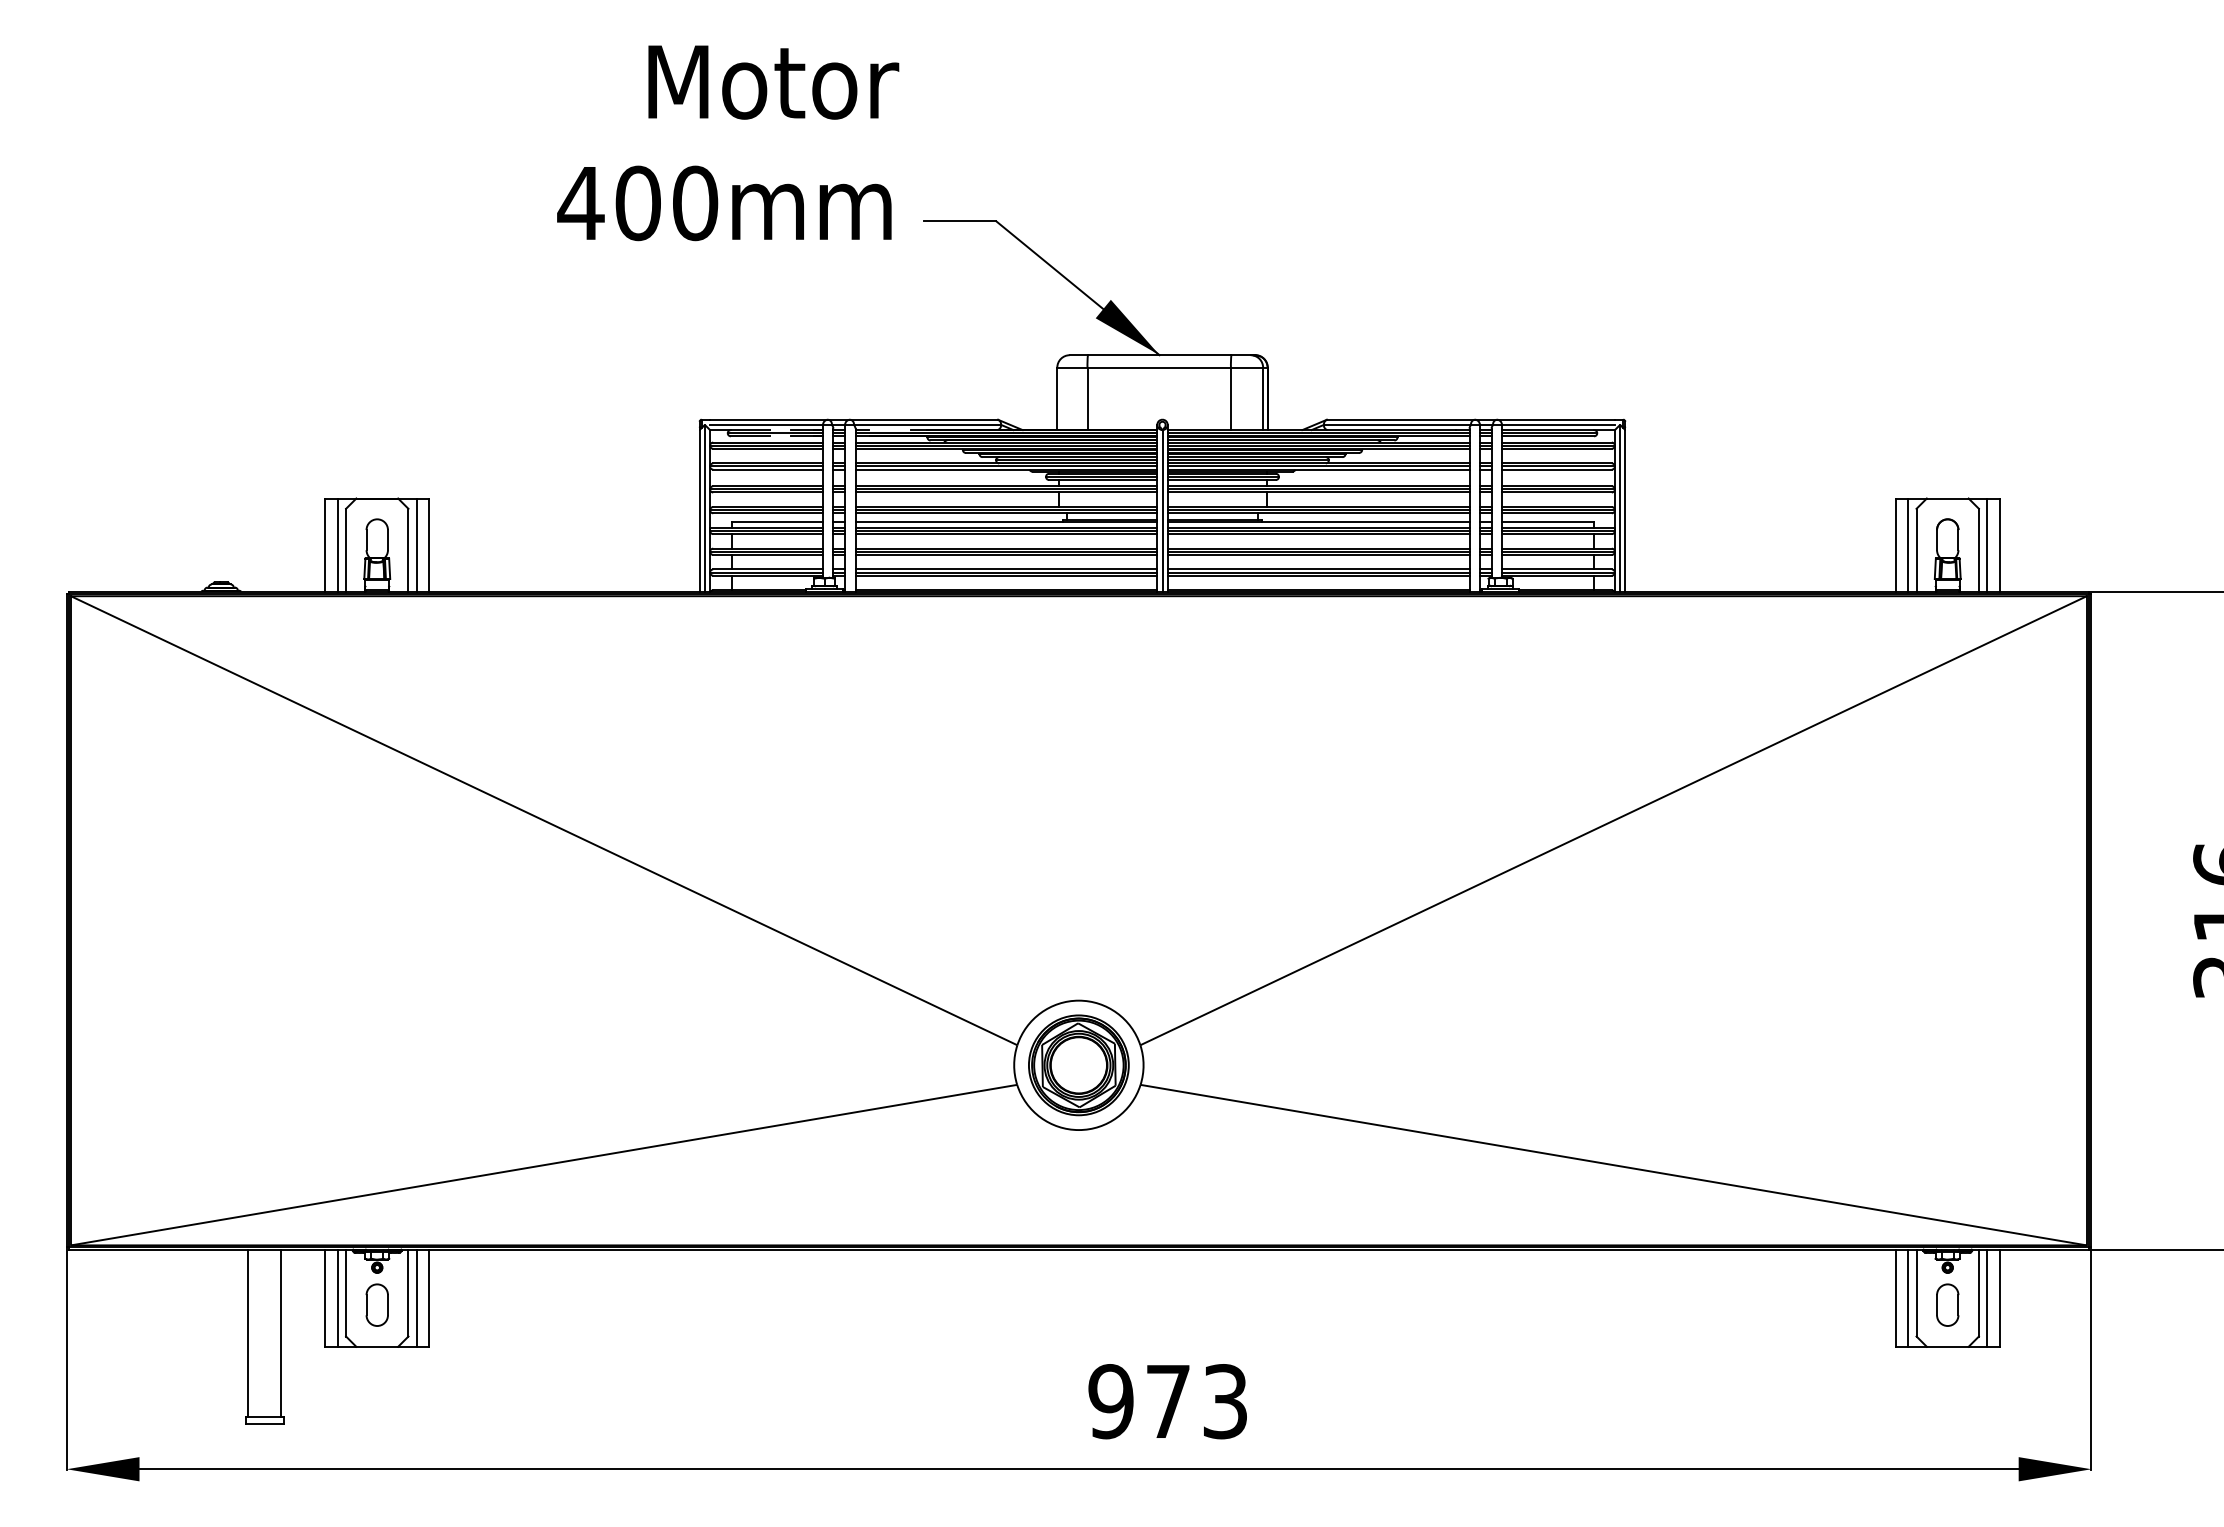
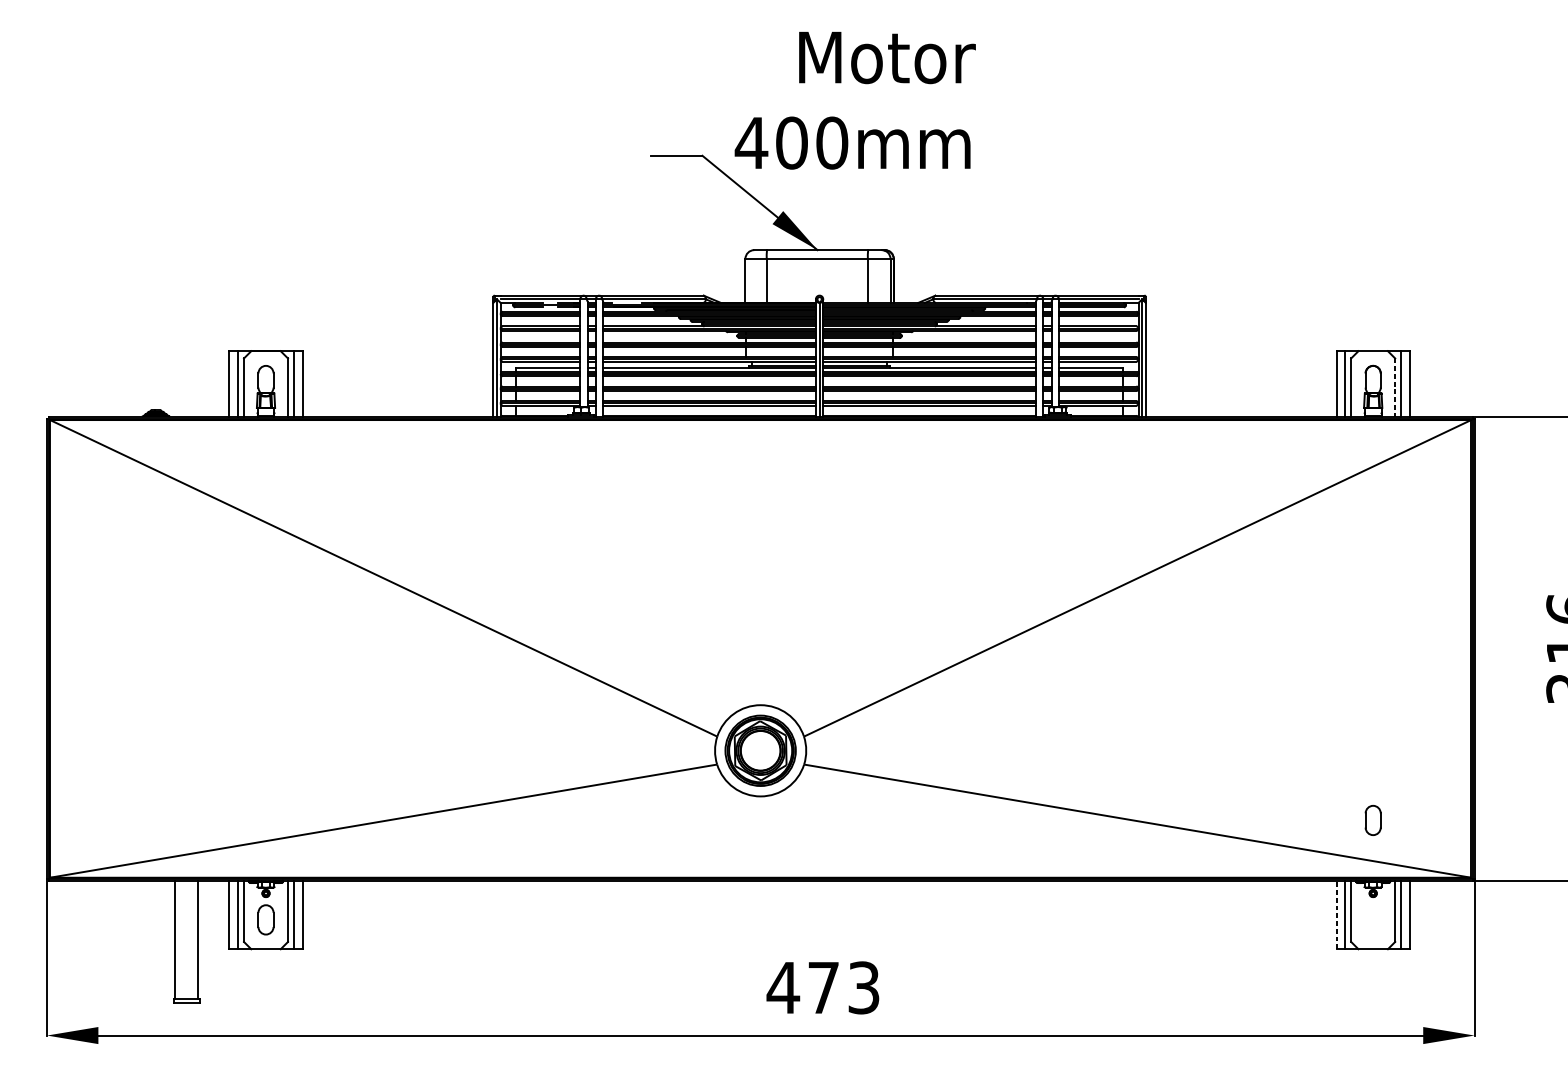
text: (728, 143) -> (855, 100), moved
line: (1978, 550) -> (1394, 387), solid -> dashed
line: (1895, 1298) -> (1336, 915), solid -> dashed
part: (1947, 1304) -> (1373, 820), moved
text: (1110, 1401) -> (782, 987), 973 -> 473

